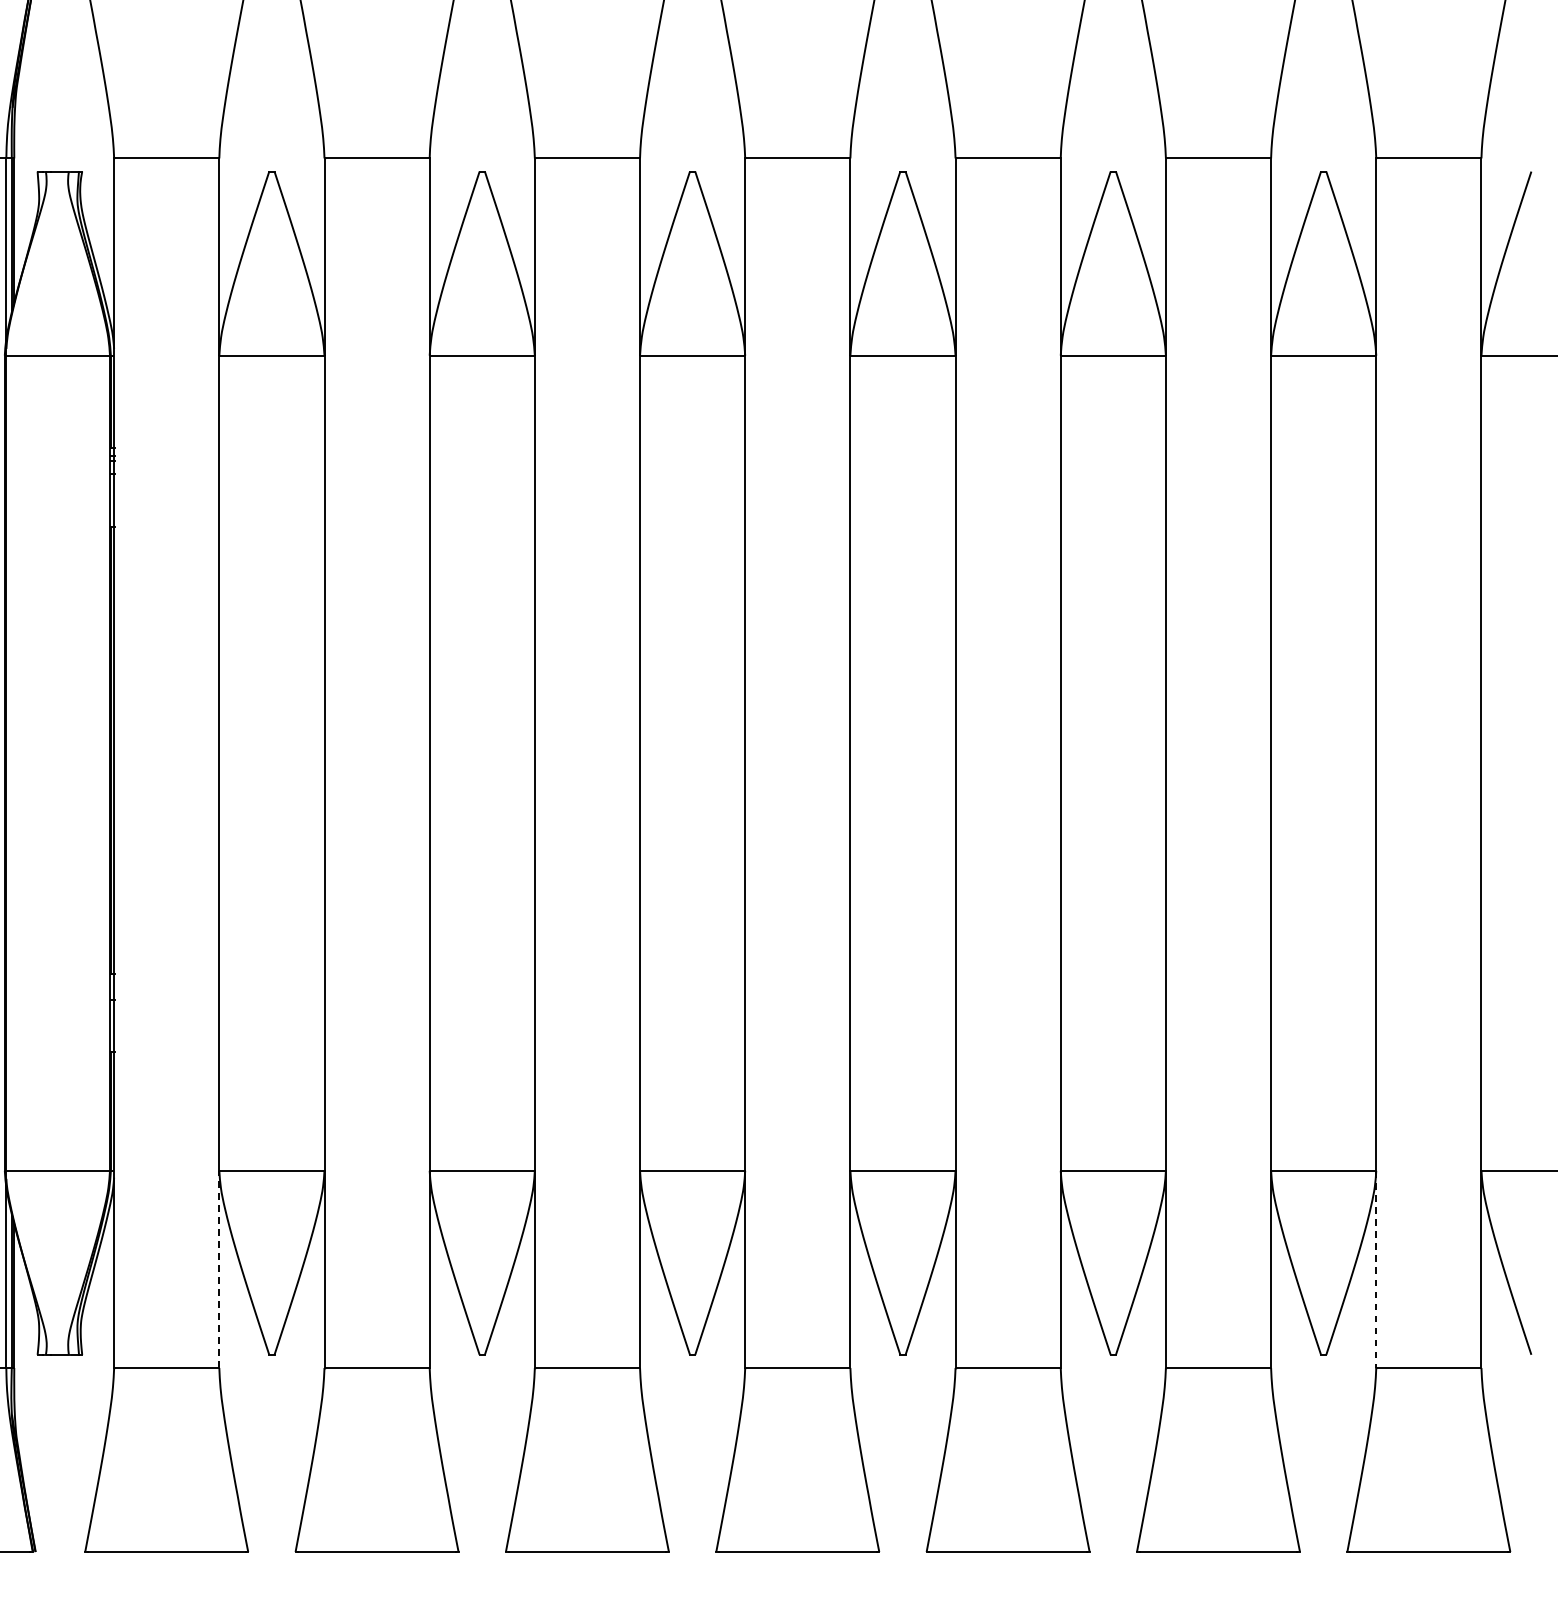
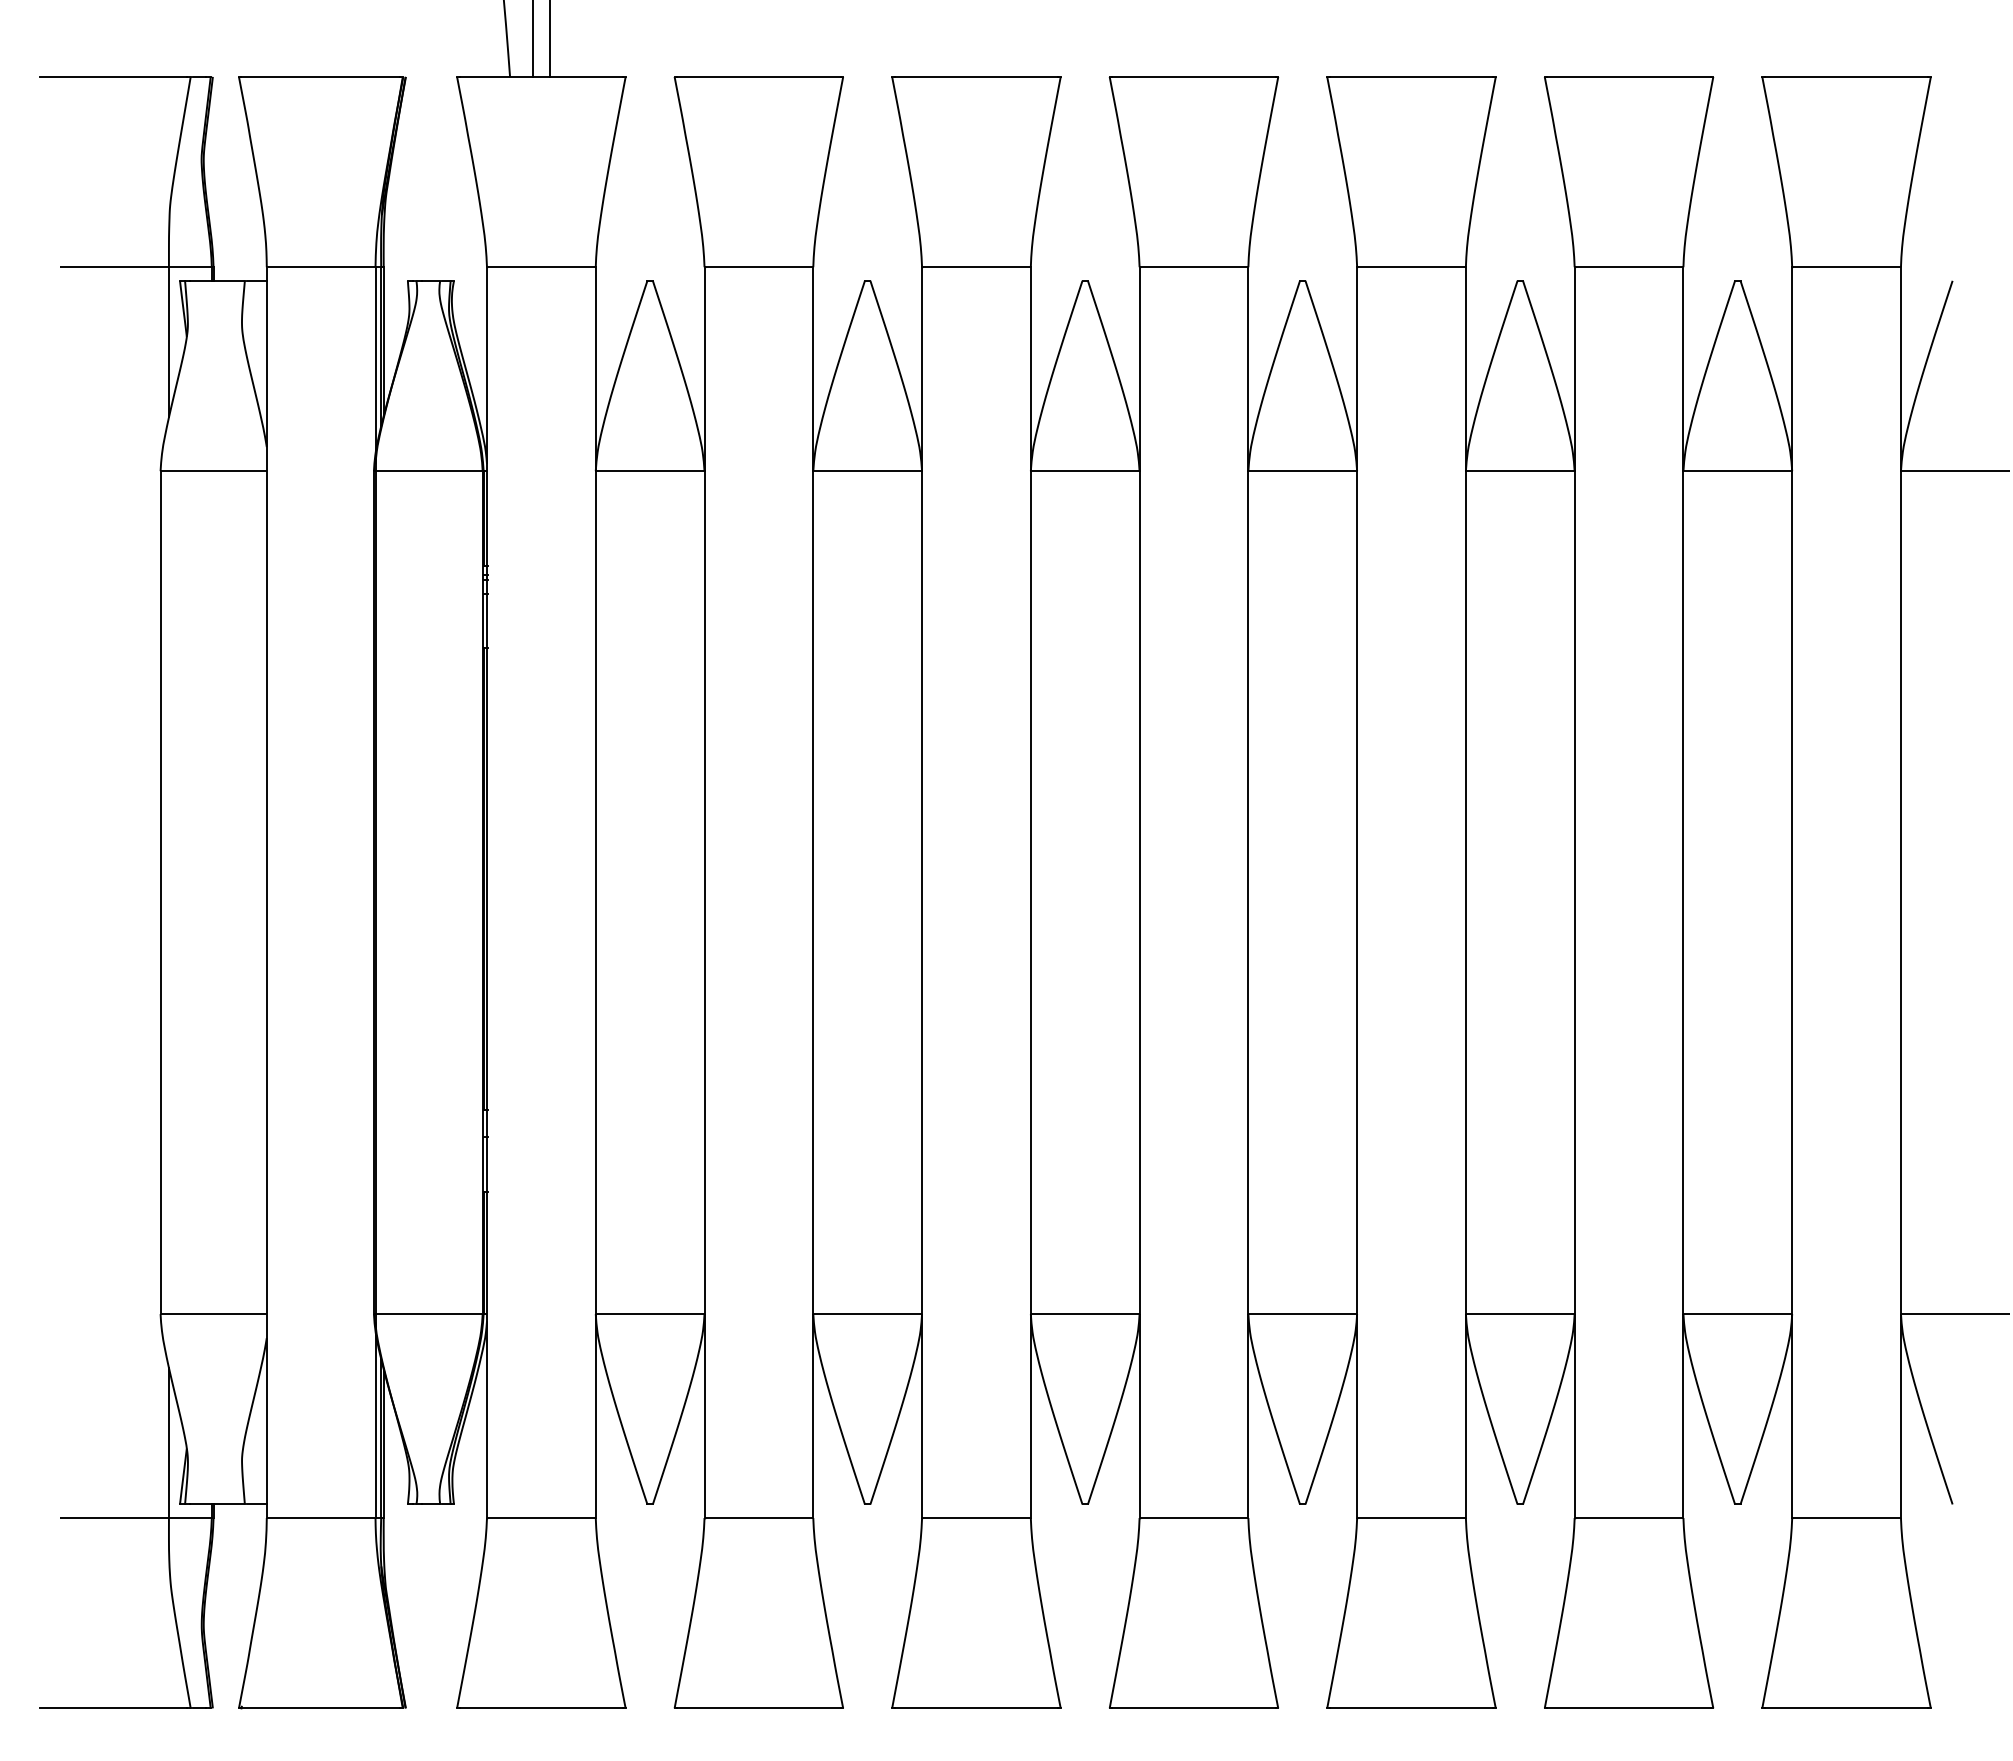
line: (219, 1269) -> (595, 1416), dashed -> solid
line: (1376, 1269) -> (1792, 1416), dashed -> solid

